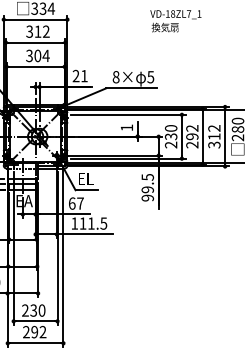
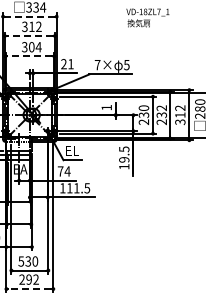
line: (35, 19) -> (29, 16), solid -> dashed
line: (35, 43) -> (29, 36), solid -> dashed
line: (35, 66) -> (29, 56), solid -> dashed
text: (115, 76) -> (97, 64), 8× -> 7×
text: (192, 137) -> (161, 115), 292 -> 232
text: (148, 197) -> (124, 166), 99.5 -> 19.5
text: (75, 203) -> (63, 171), 67 -> 74
text: (25, 310) -> (21, 261), 230 -> 530
line: (35, 343) -> (29, 289), solid -> dashed

